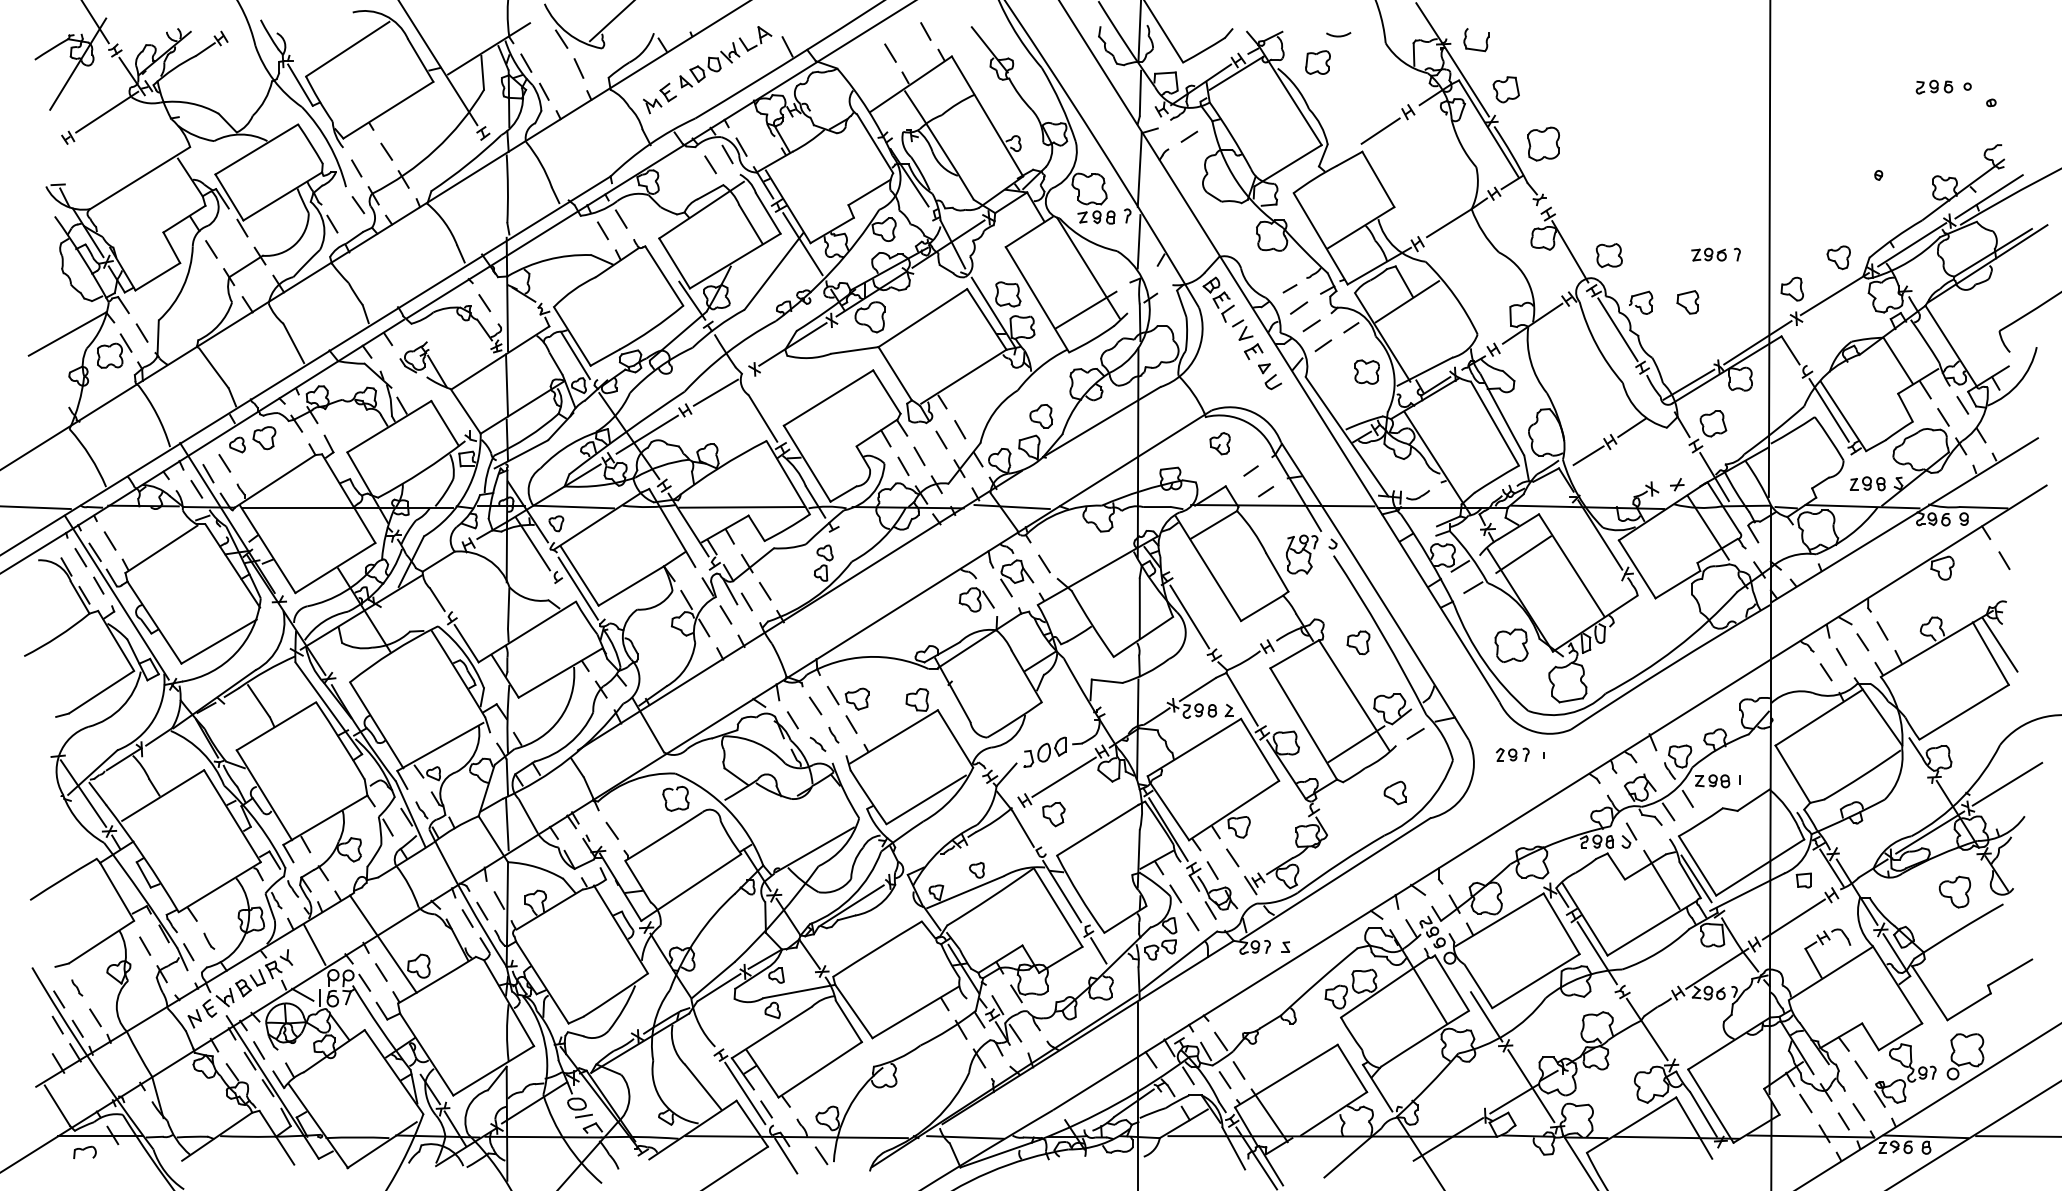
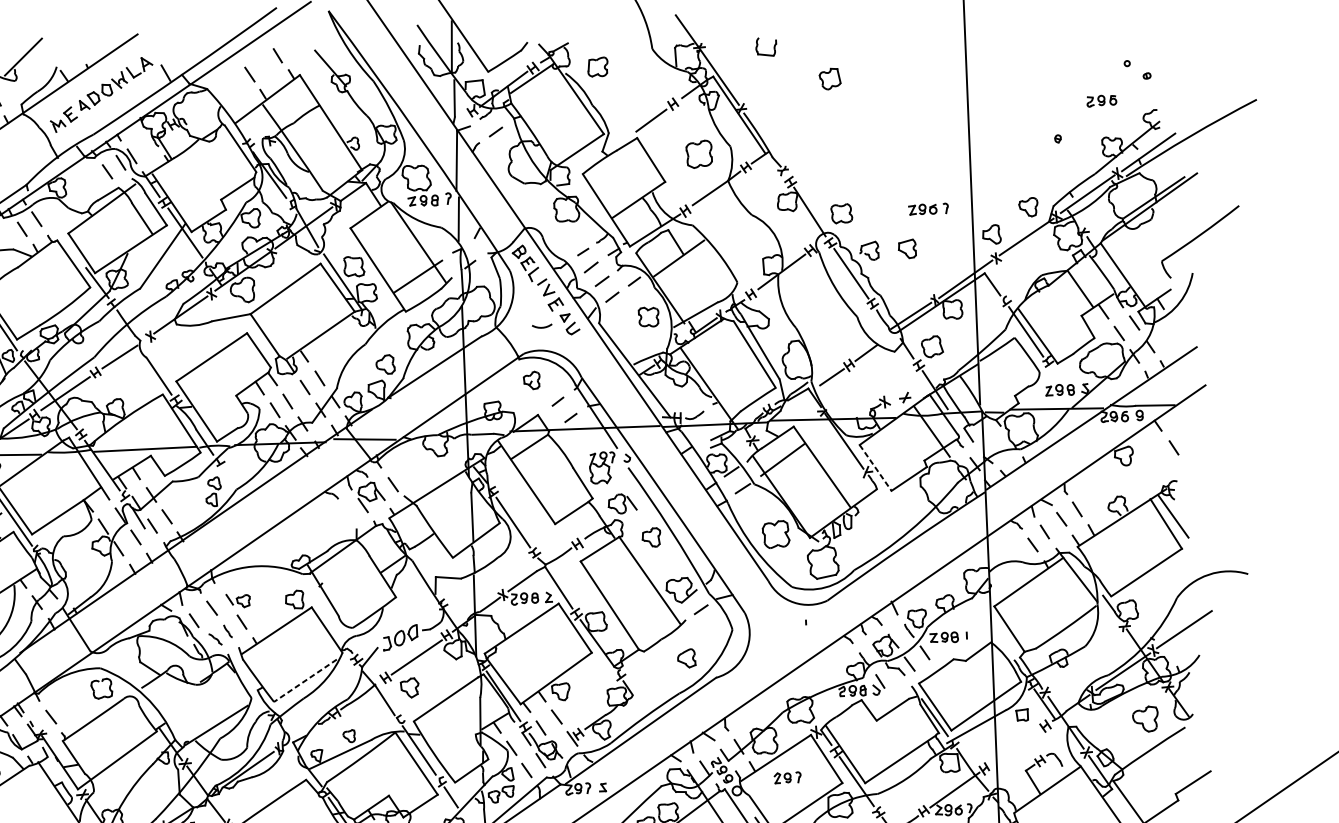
arc: (1338, 35) -> (542, 326), moved
part: (1475, 48) -> (765, 53), moved
part: (1934, 86) -> (1101, 100), moved
part: (1505, 89) -> (829, 78), moved
part: (1543, 143) -> (699, 153), moved
line: (1637, 569) -> (875, 468), solid -> dashed
part: (976, 599) -> (622, 503), moved
part: (847, 698) -> (237, 601), size x0.7
line: (1356, 744) -> (653, 620), removed
part: (1512, 754) -> (787, 777), moved
line: (926, 799) -> (305, 680), solid -> dashed
line: (1661, 879) -> (906, 719), removed
line: (1793, 919) -> (1015, 747), removed

